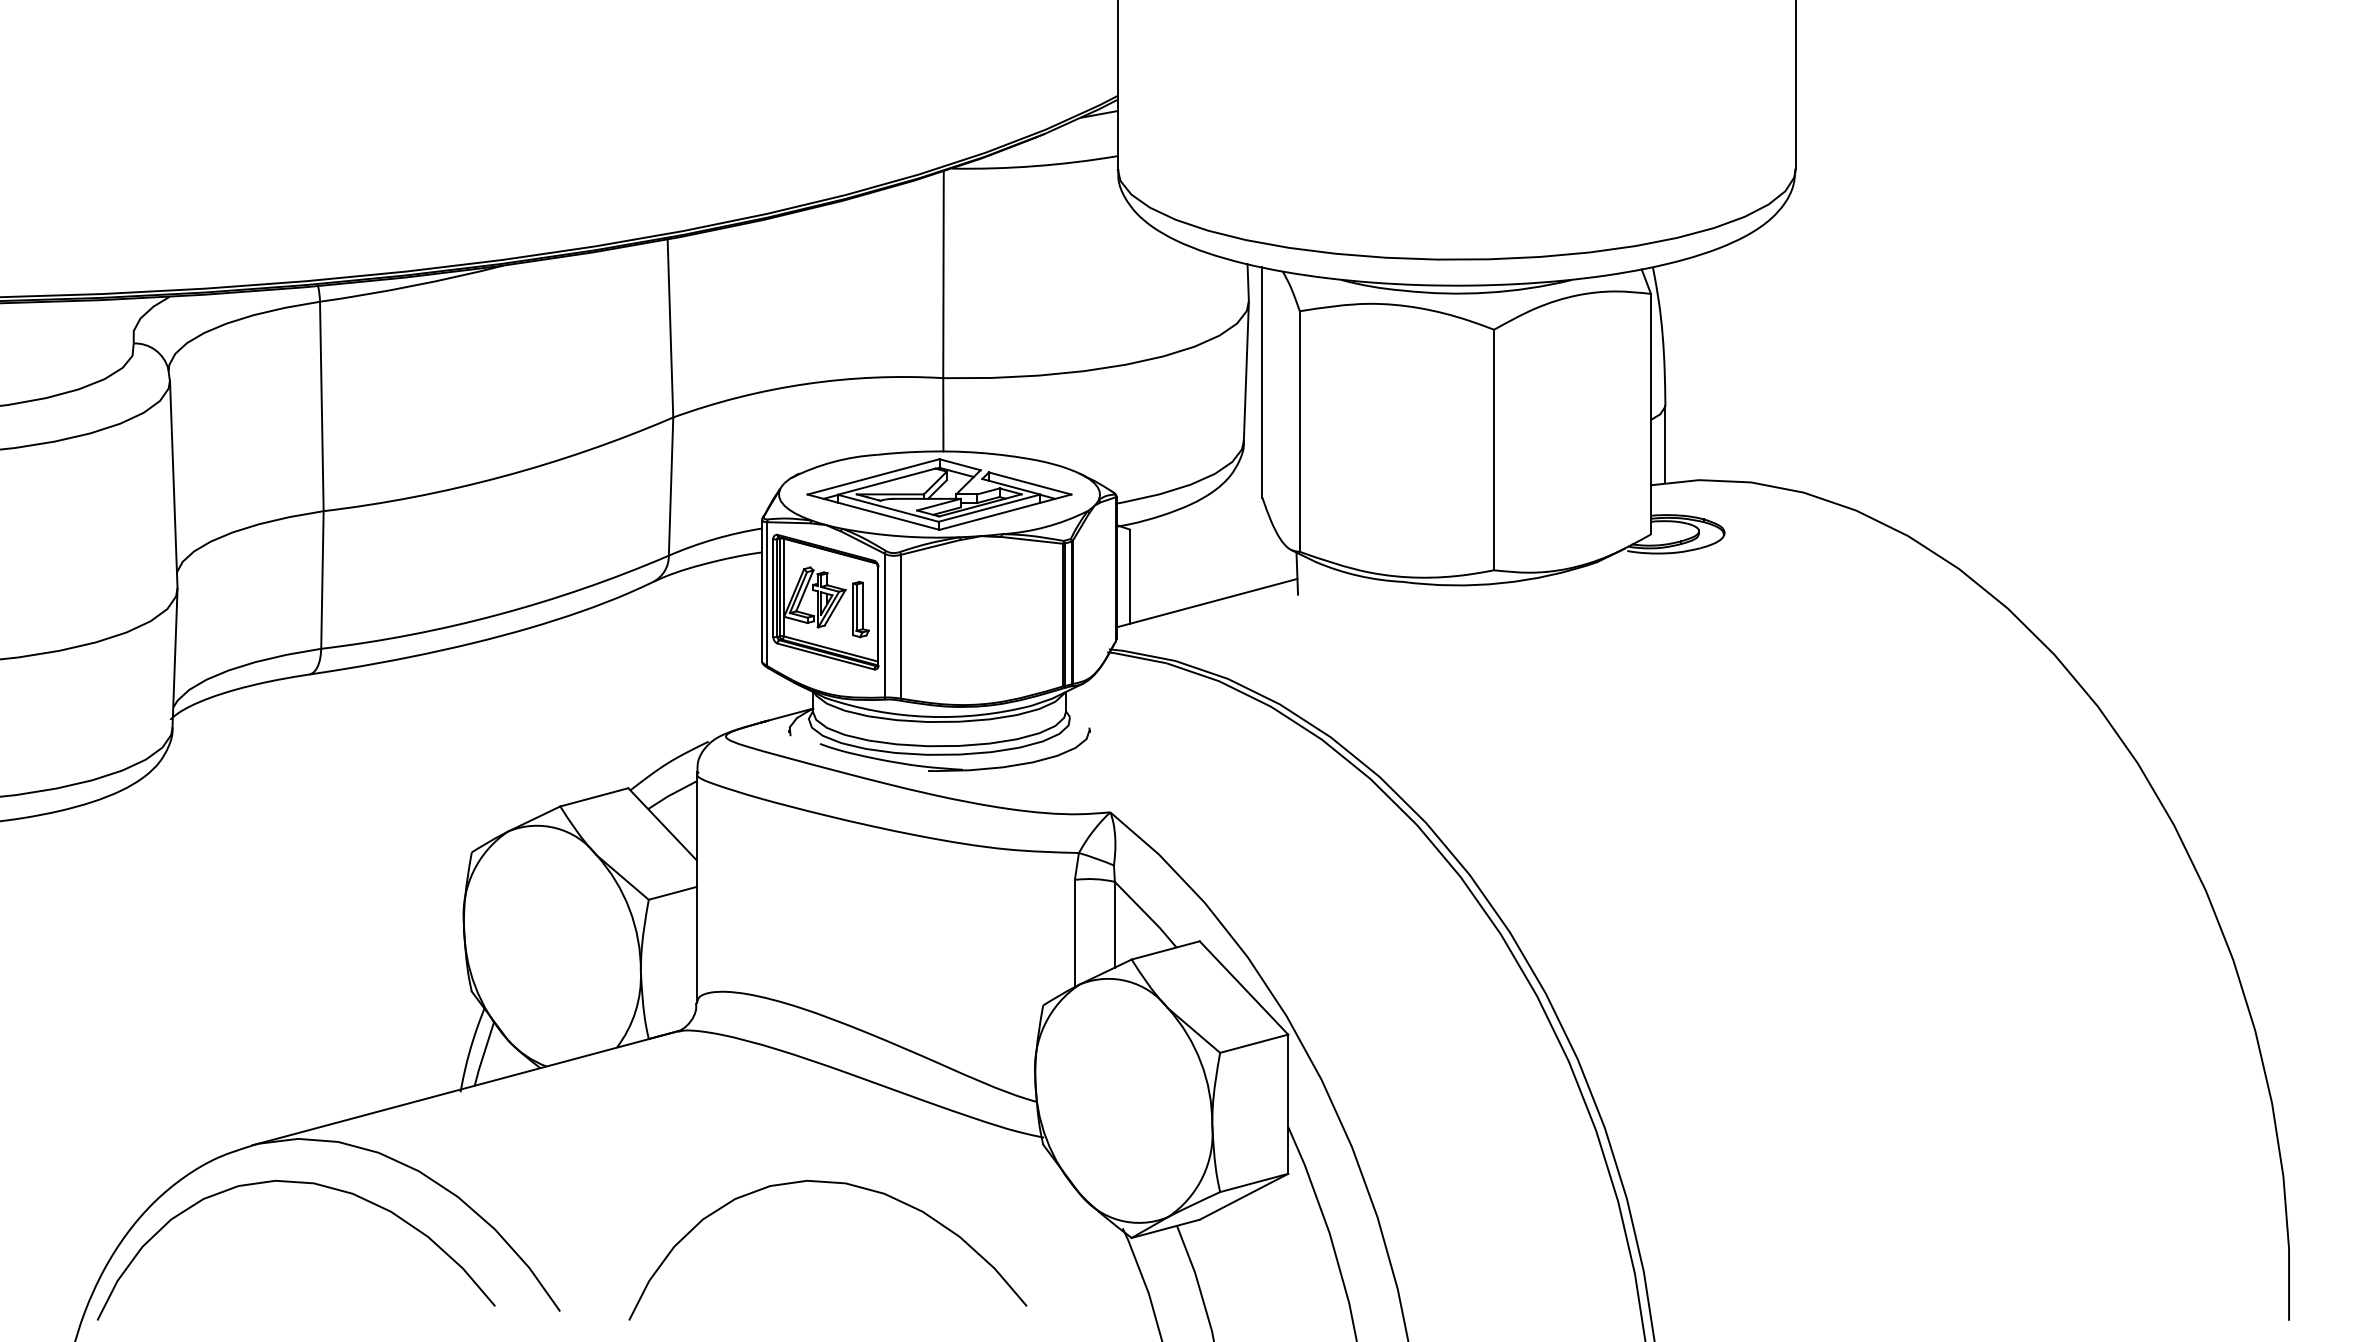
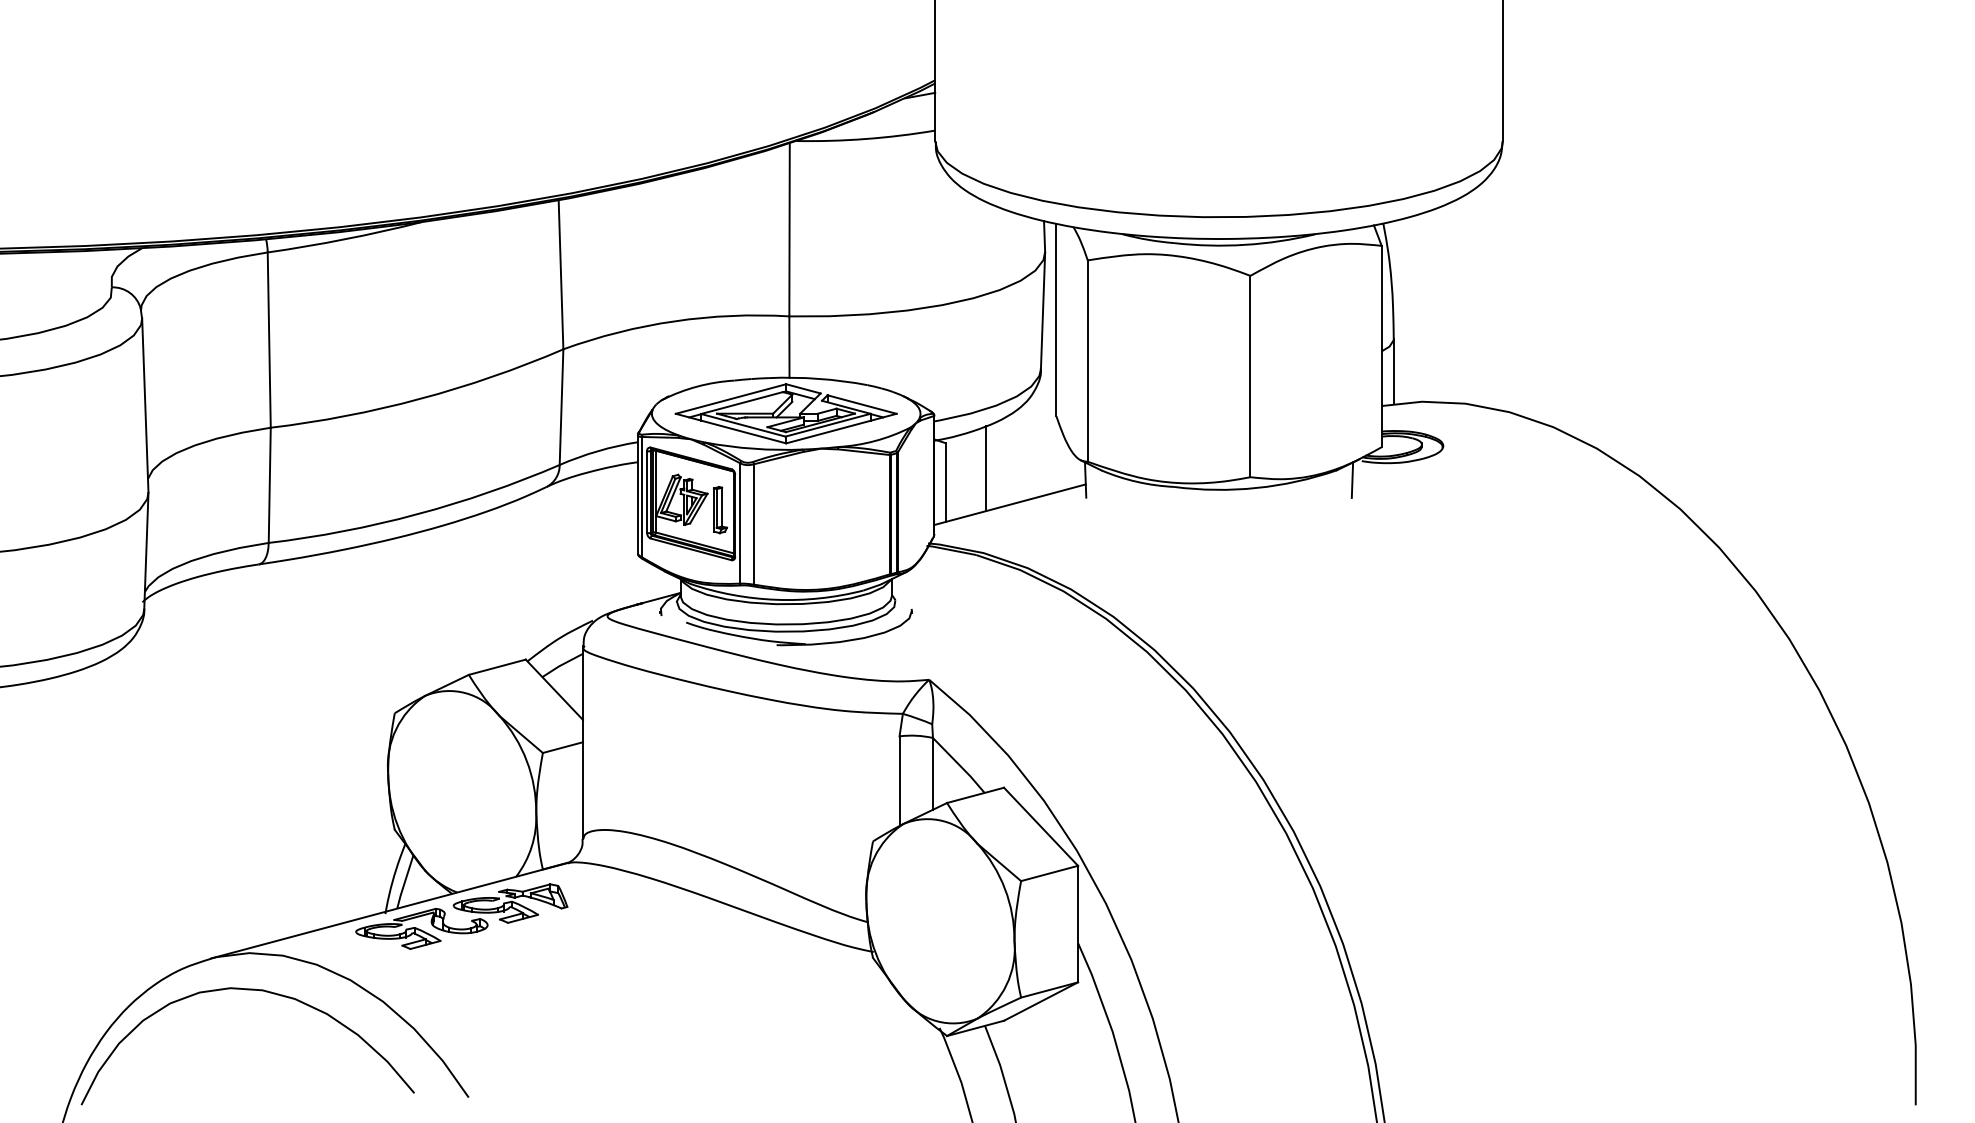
line: (1177, 559) -> (985, 468), added
line: (1616, 573) -> (1352, 479), added
part: (551, 1095) -> (461, 916), added
curve: (827, 1183) -> (692, 990), removed

